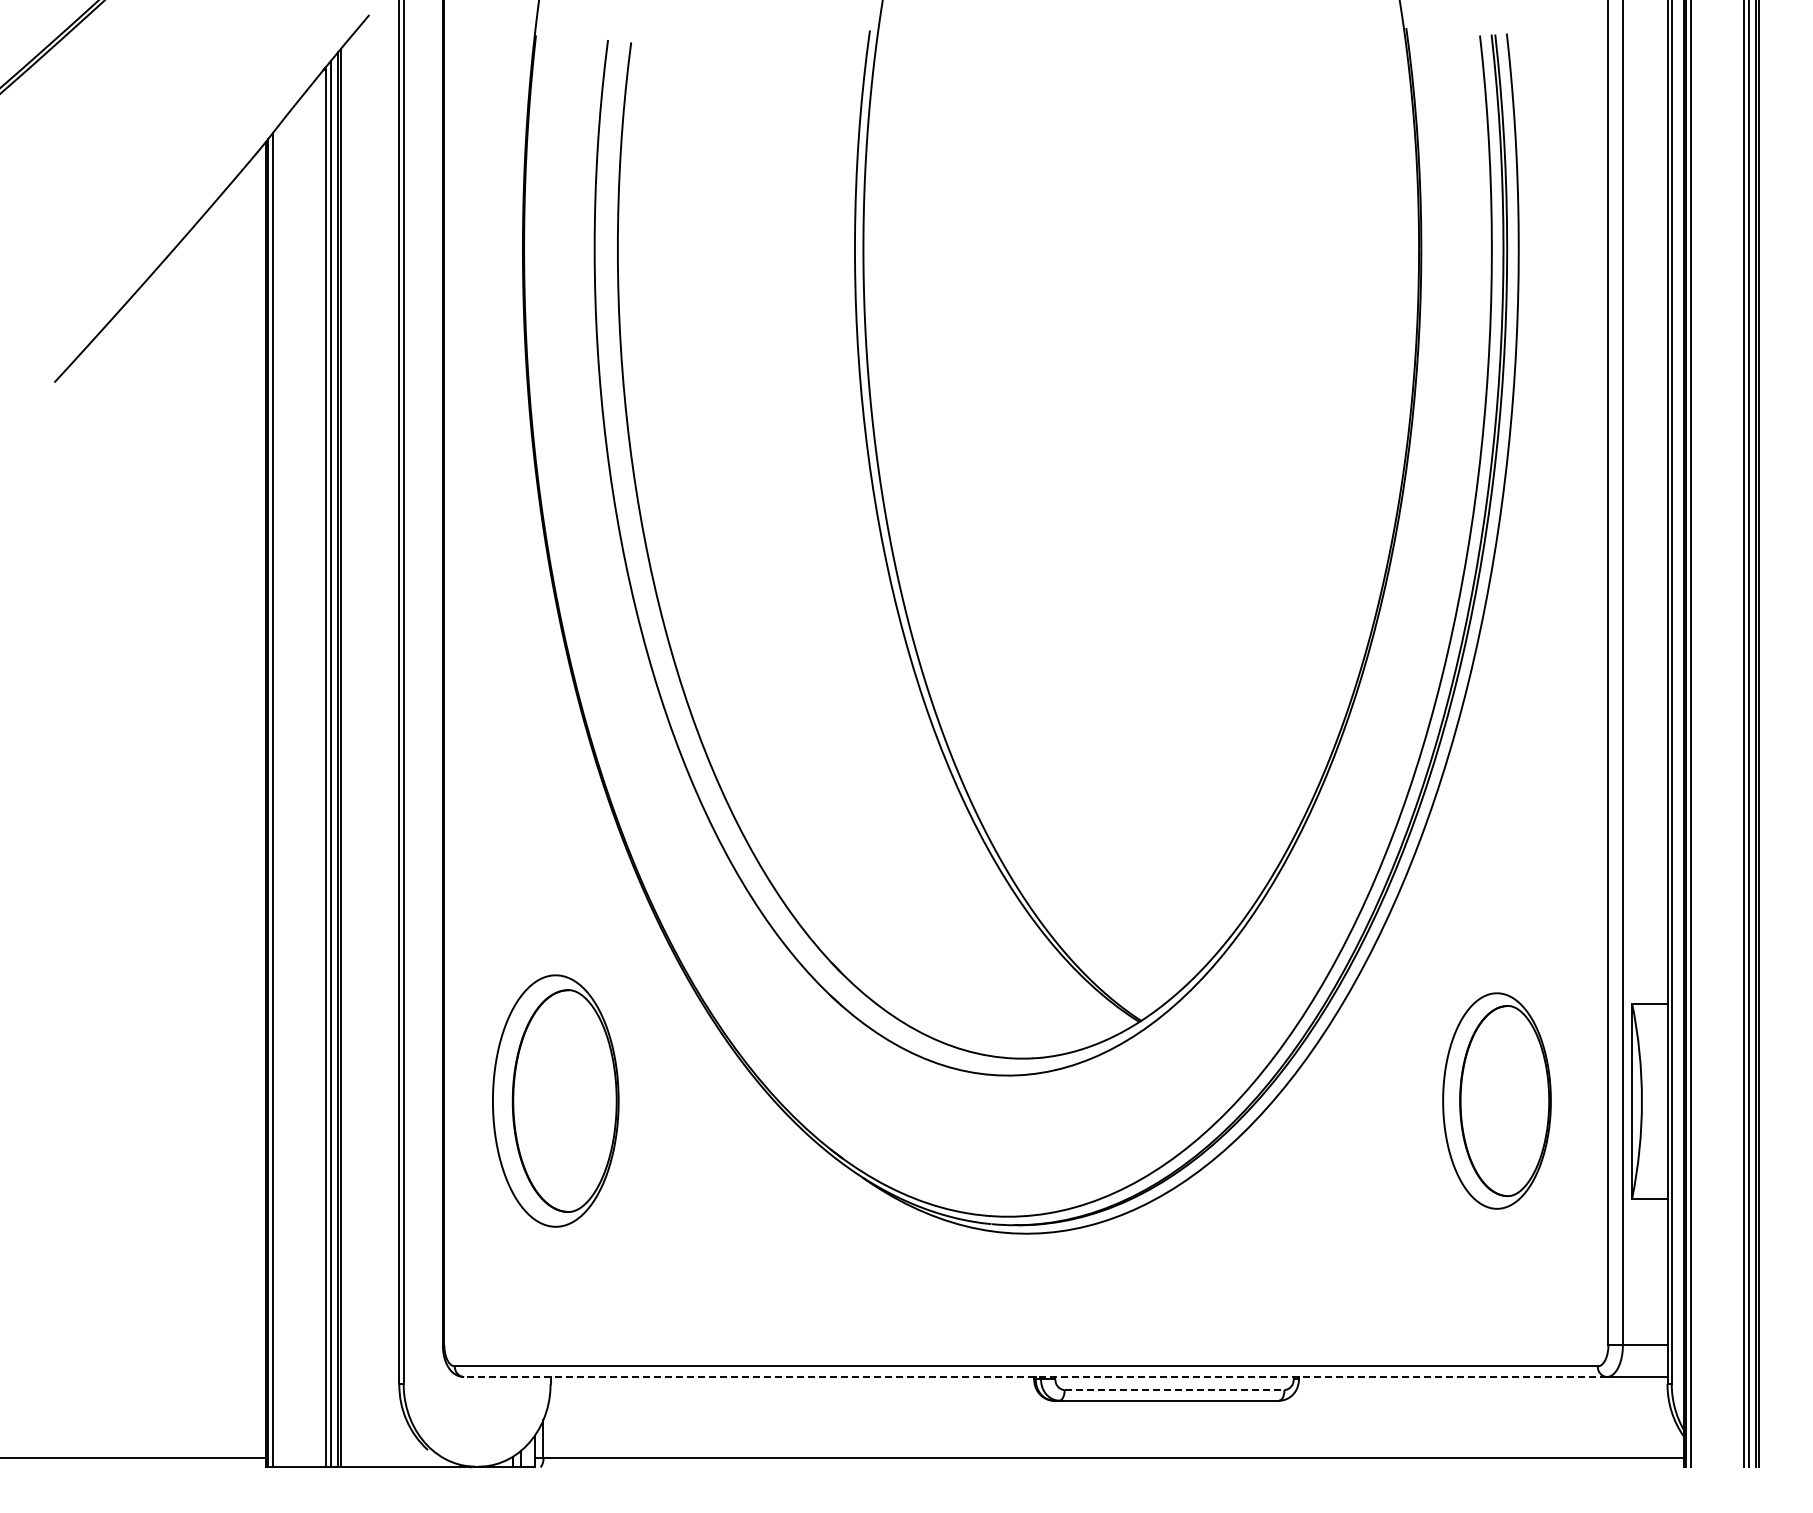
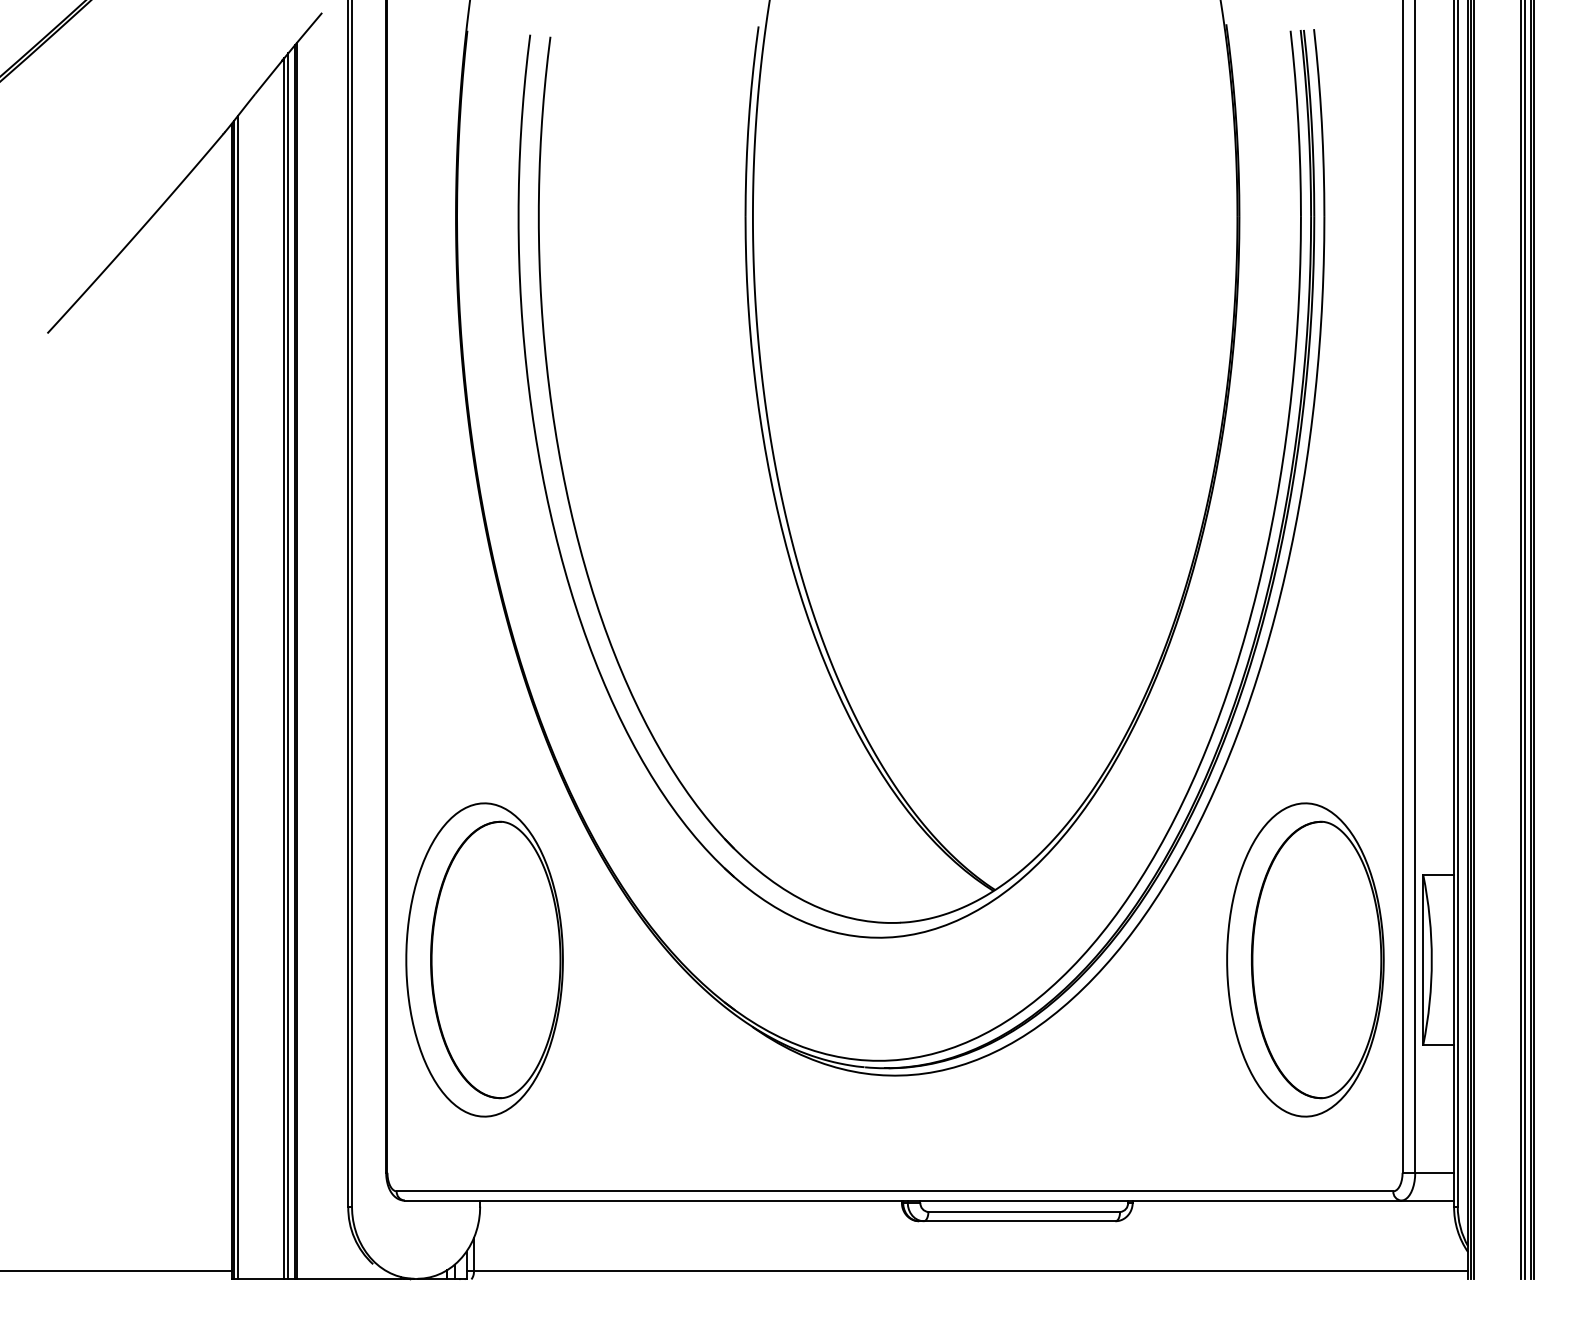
part: (555, 1100) -> (484, 959), size x1.43
part: (1496, 1100) -> (1304, 959), size x1.67
line: (1035, 1377) -> (902, 1201), dashed -> solid
line: (1174, 1390) -> (1024, 1212), dashed -> solid

